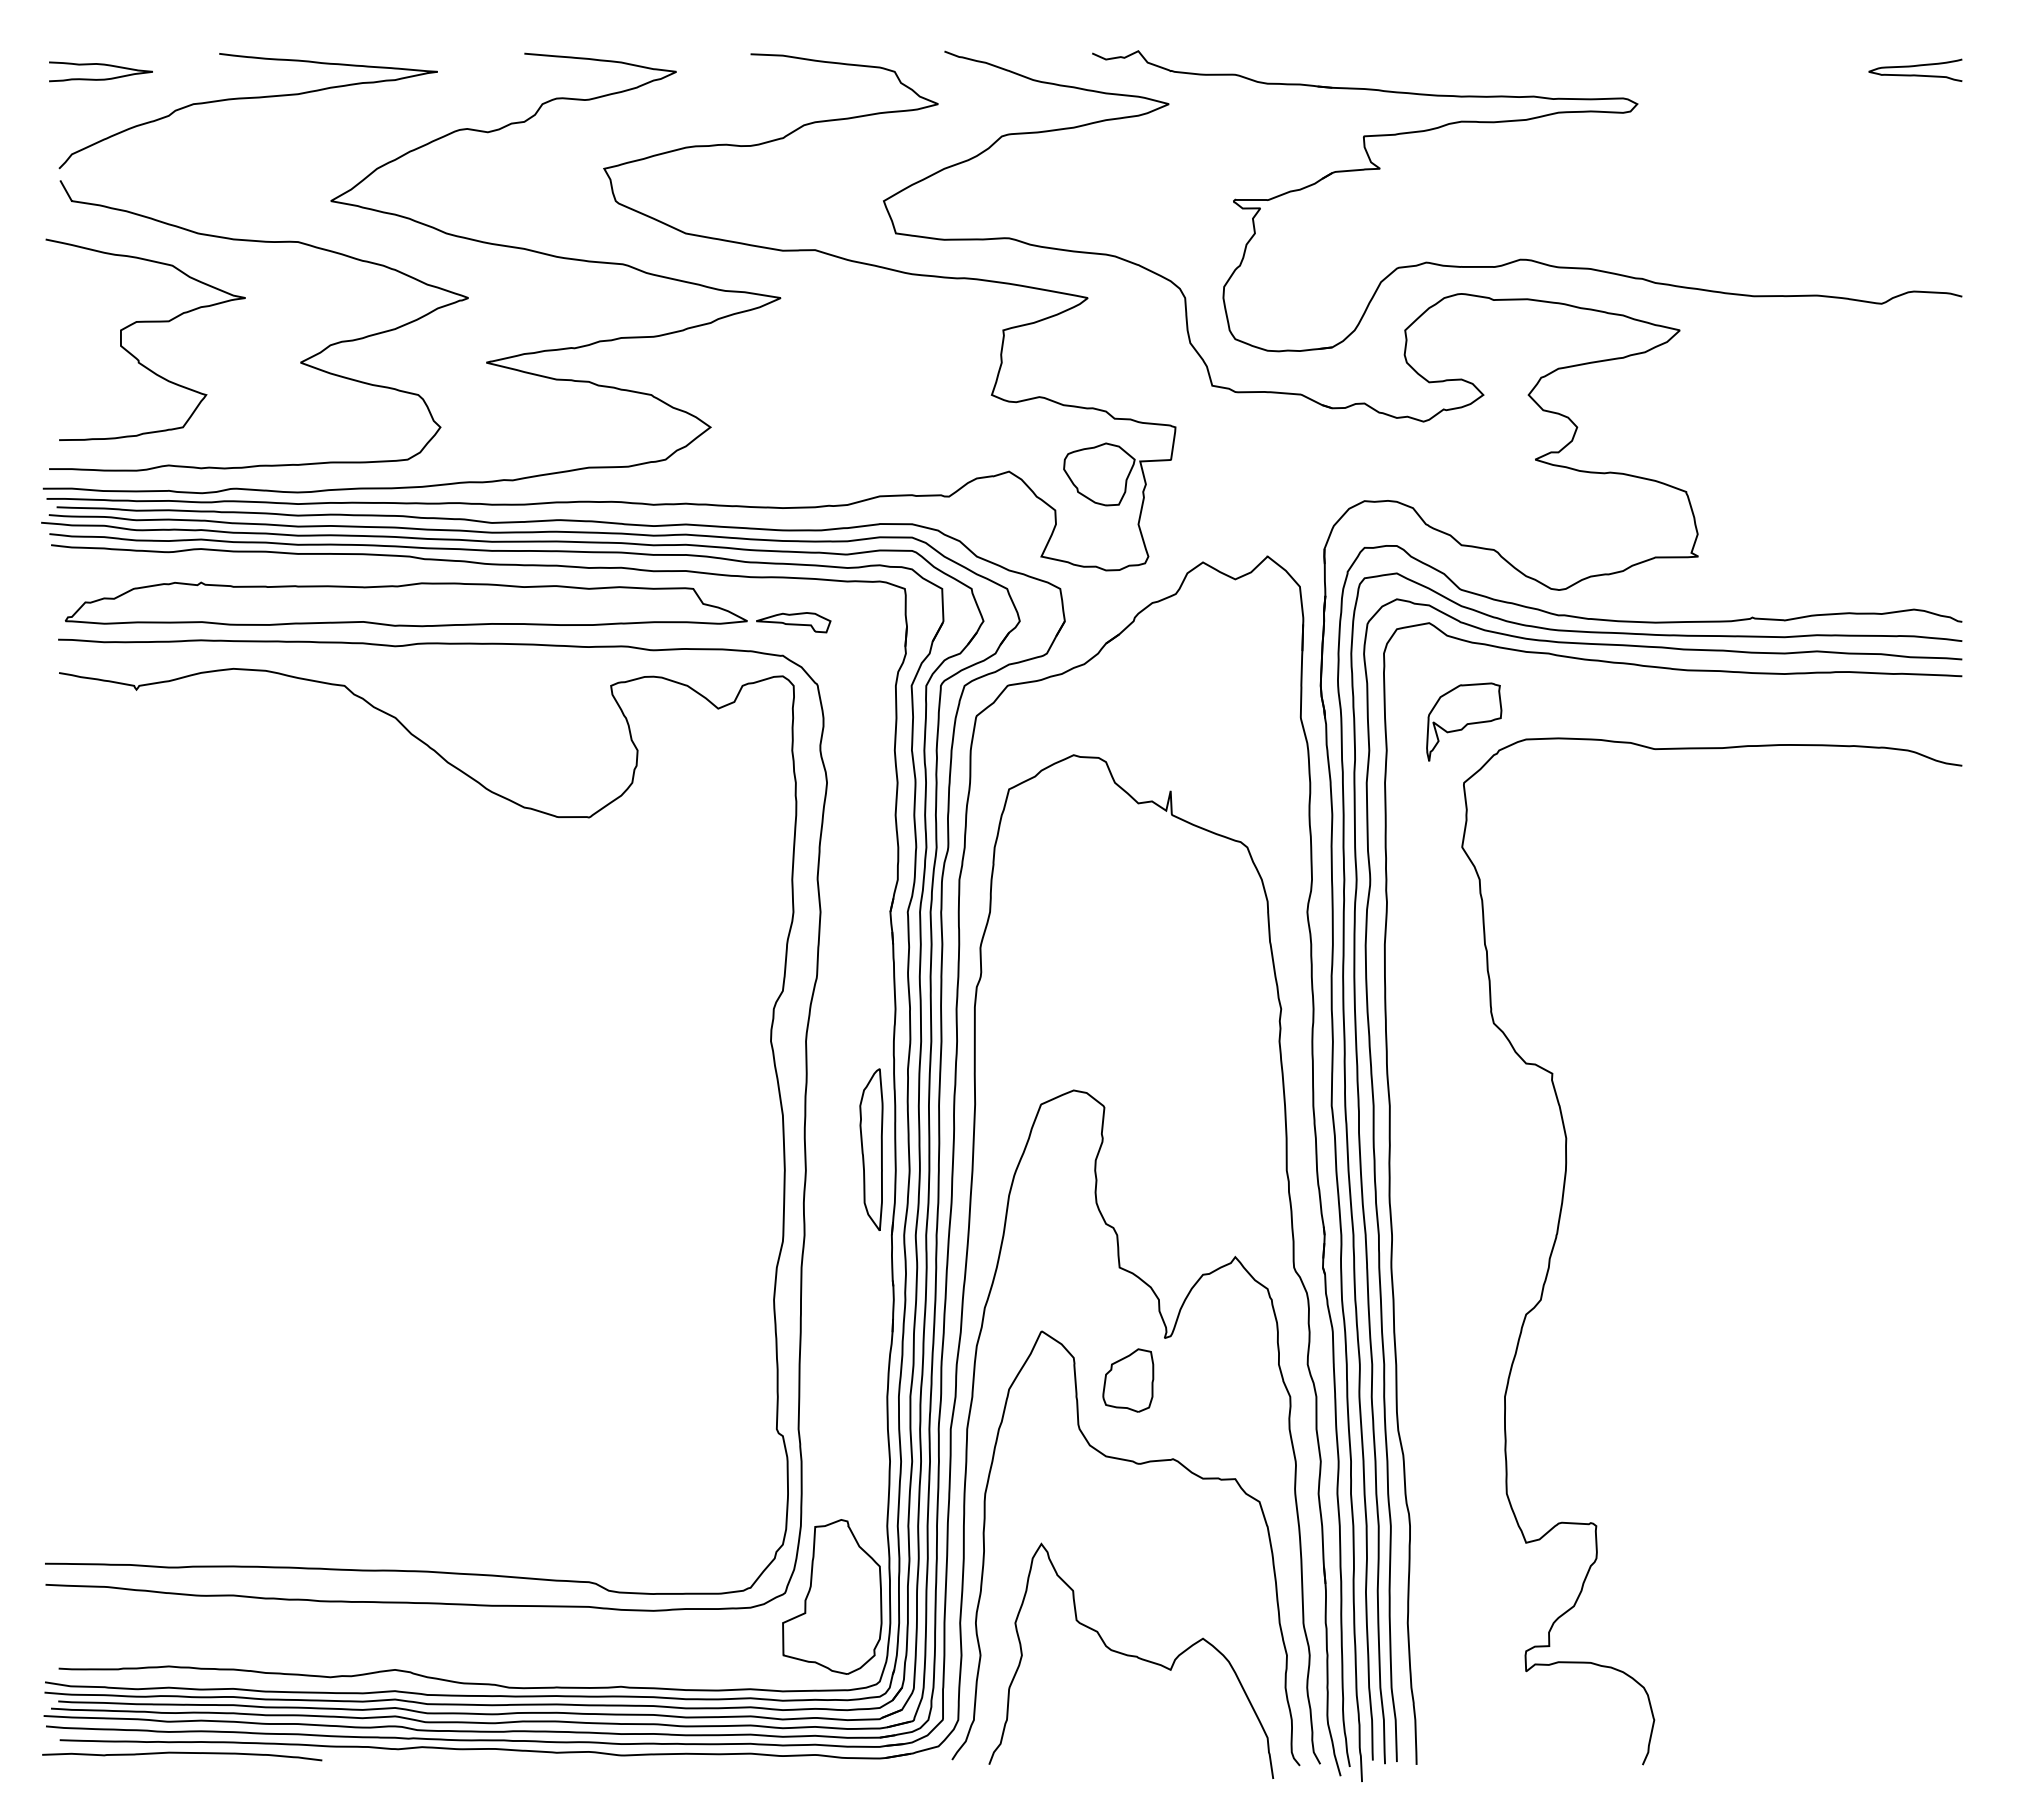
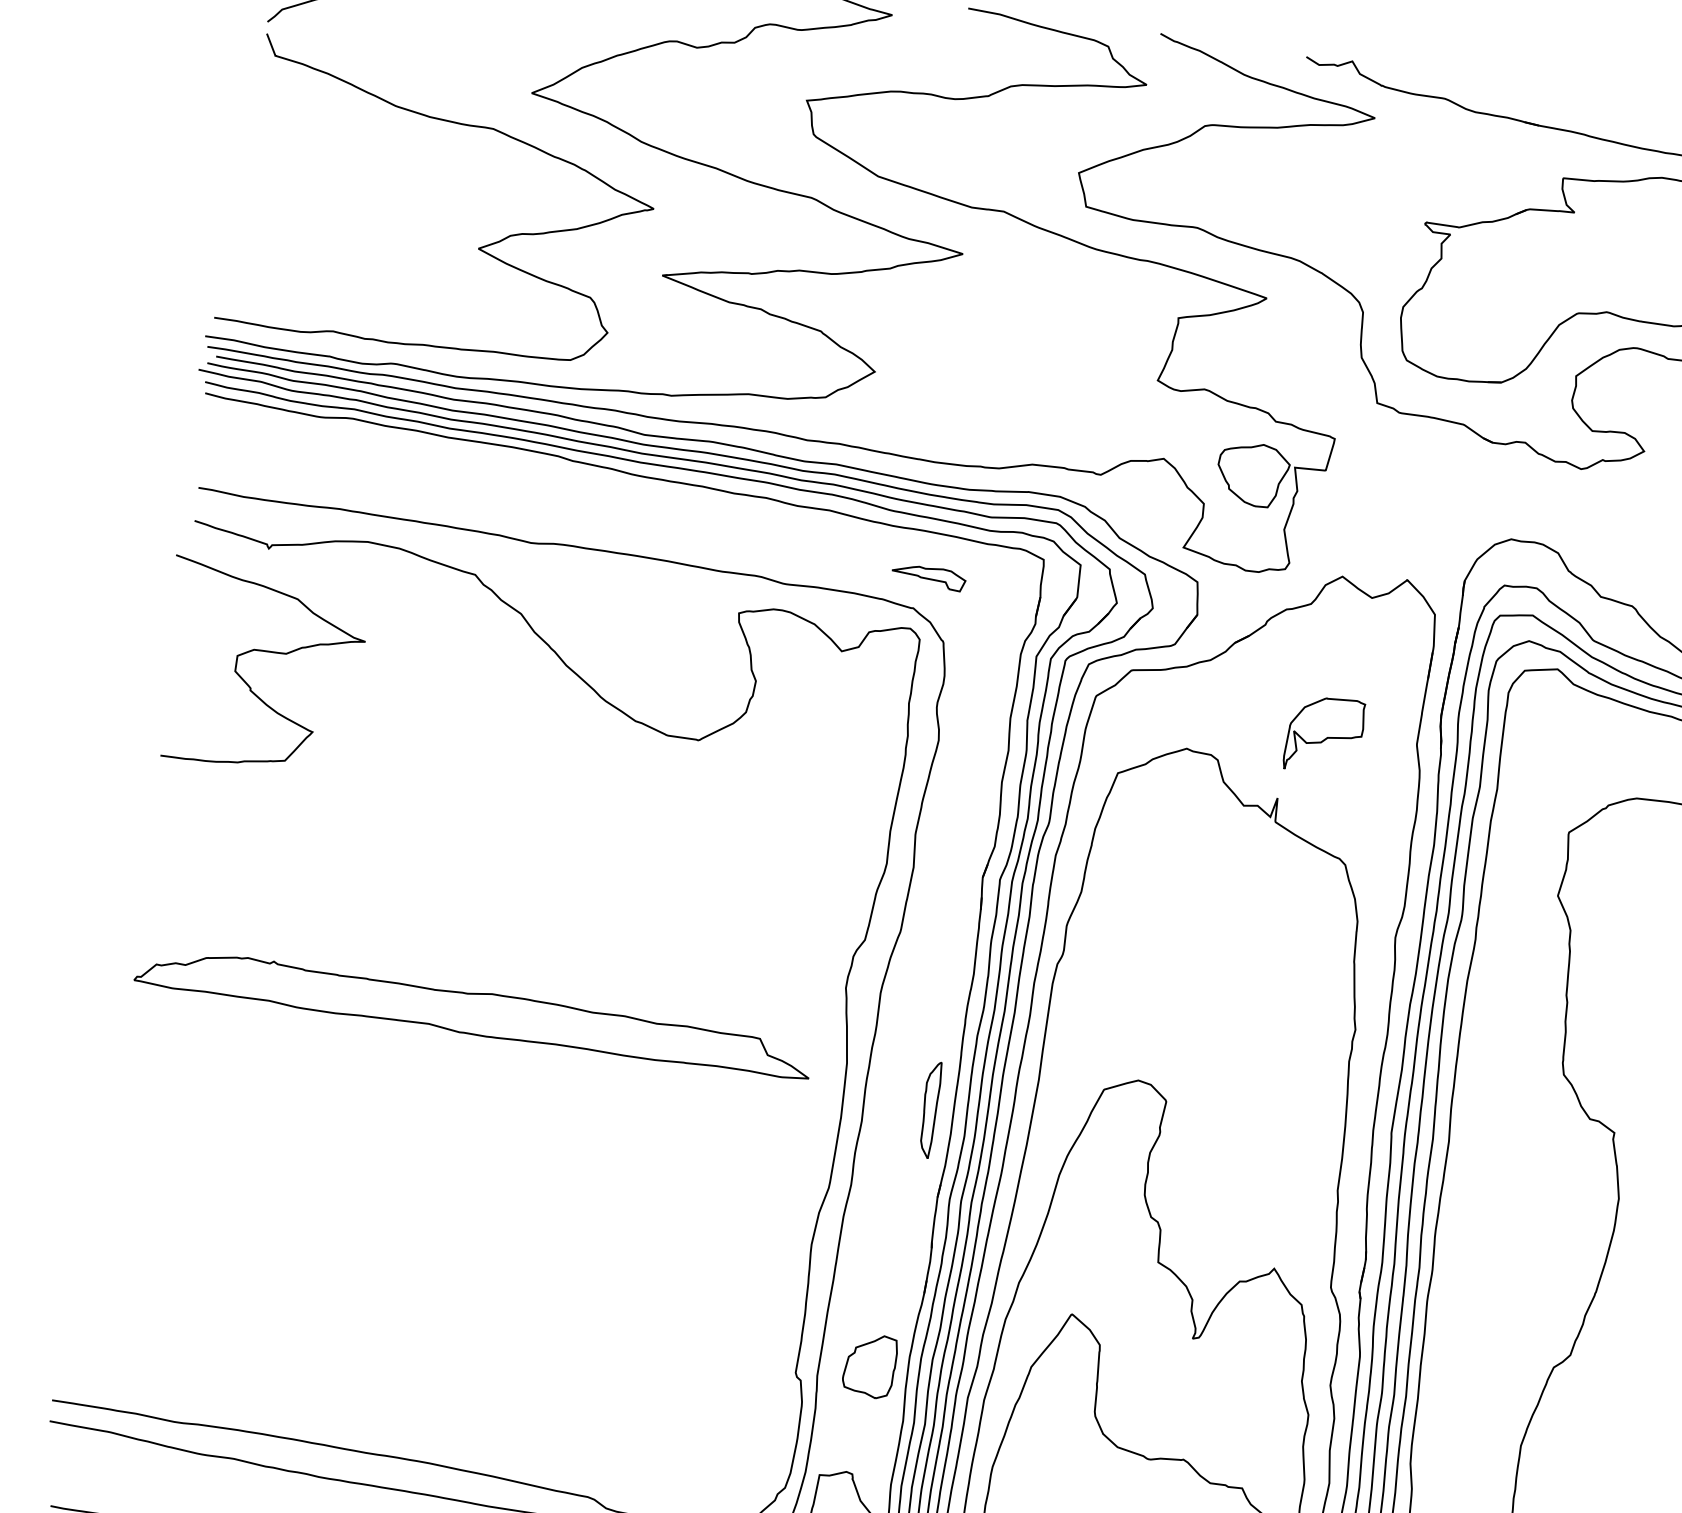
curve: (145, 322) -> (262, 651), moved
part: (405, 604) -> (472, 1012), moved
part: (1464, 721) -> (1325, 734), moved
part: (871, 1149) -> (929, 1109), size x0.6
part: (1128, 1380) -> (870, 1365), moved

